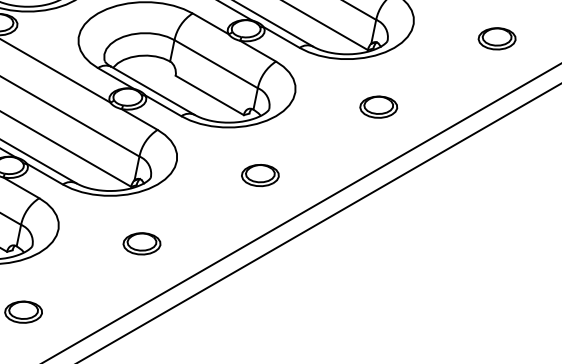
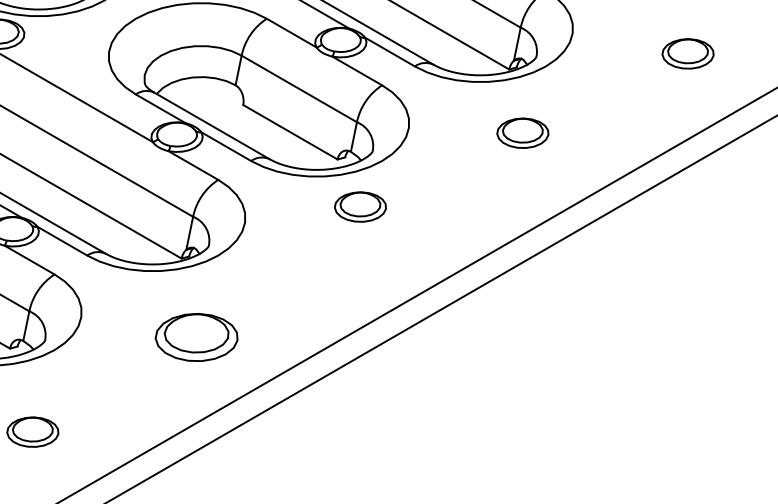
part: (378, 106) -> (522, 132), moved
part: (260, 175) -> (360, 207), moved
part: (141, 243) -> (195, 337), size x1.6

